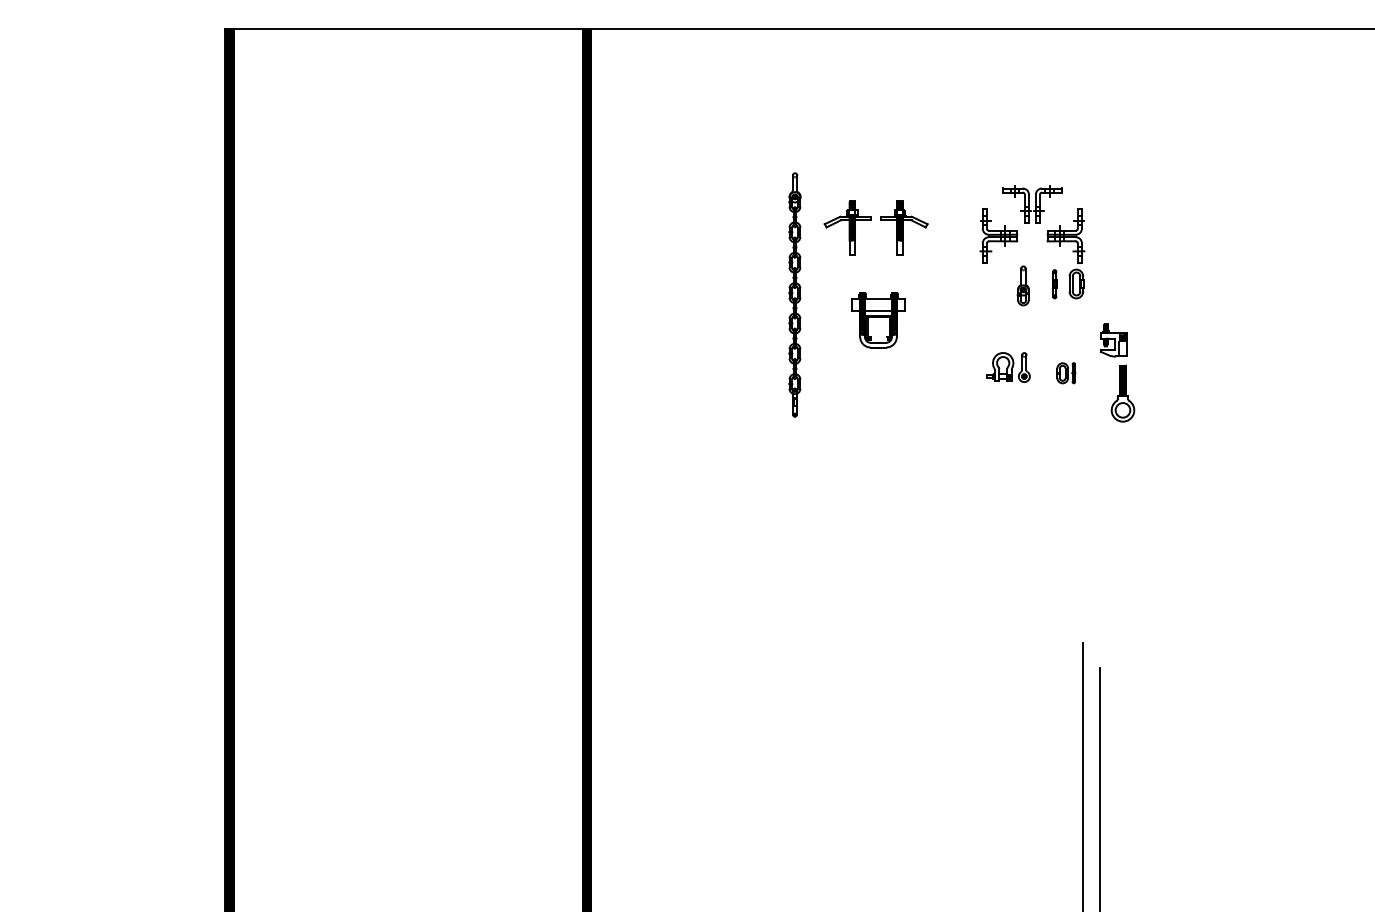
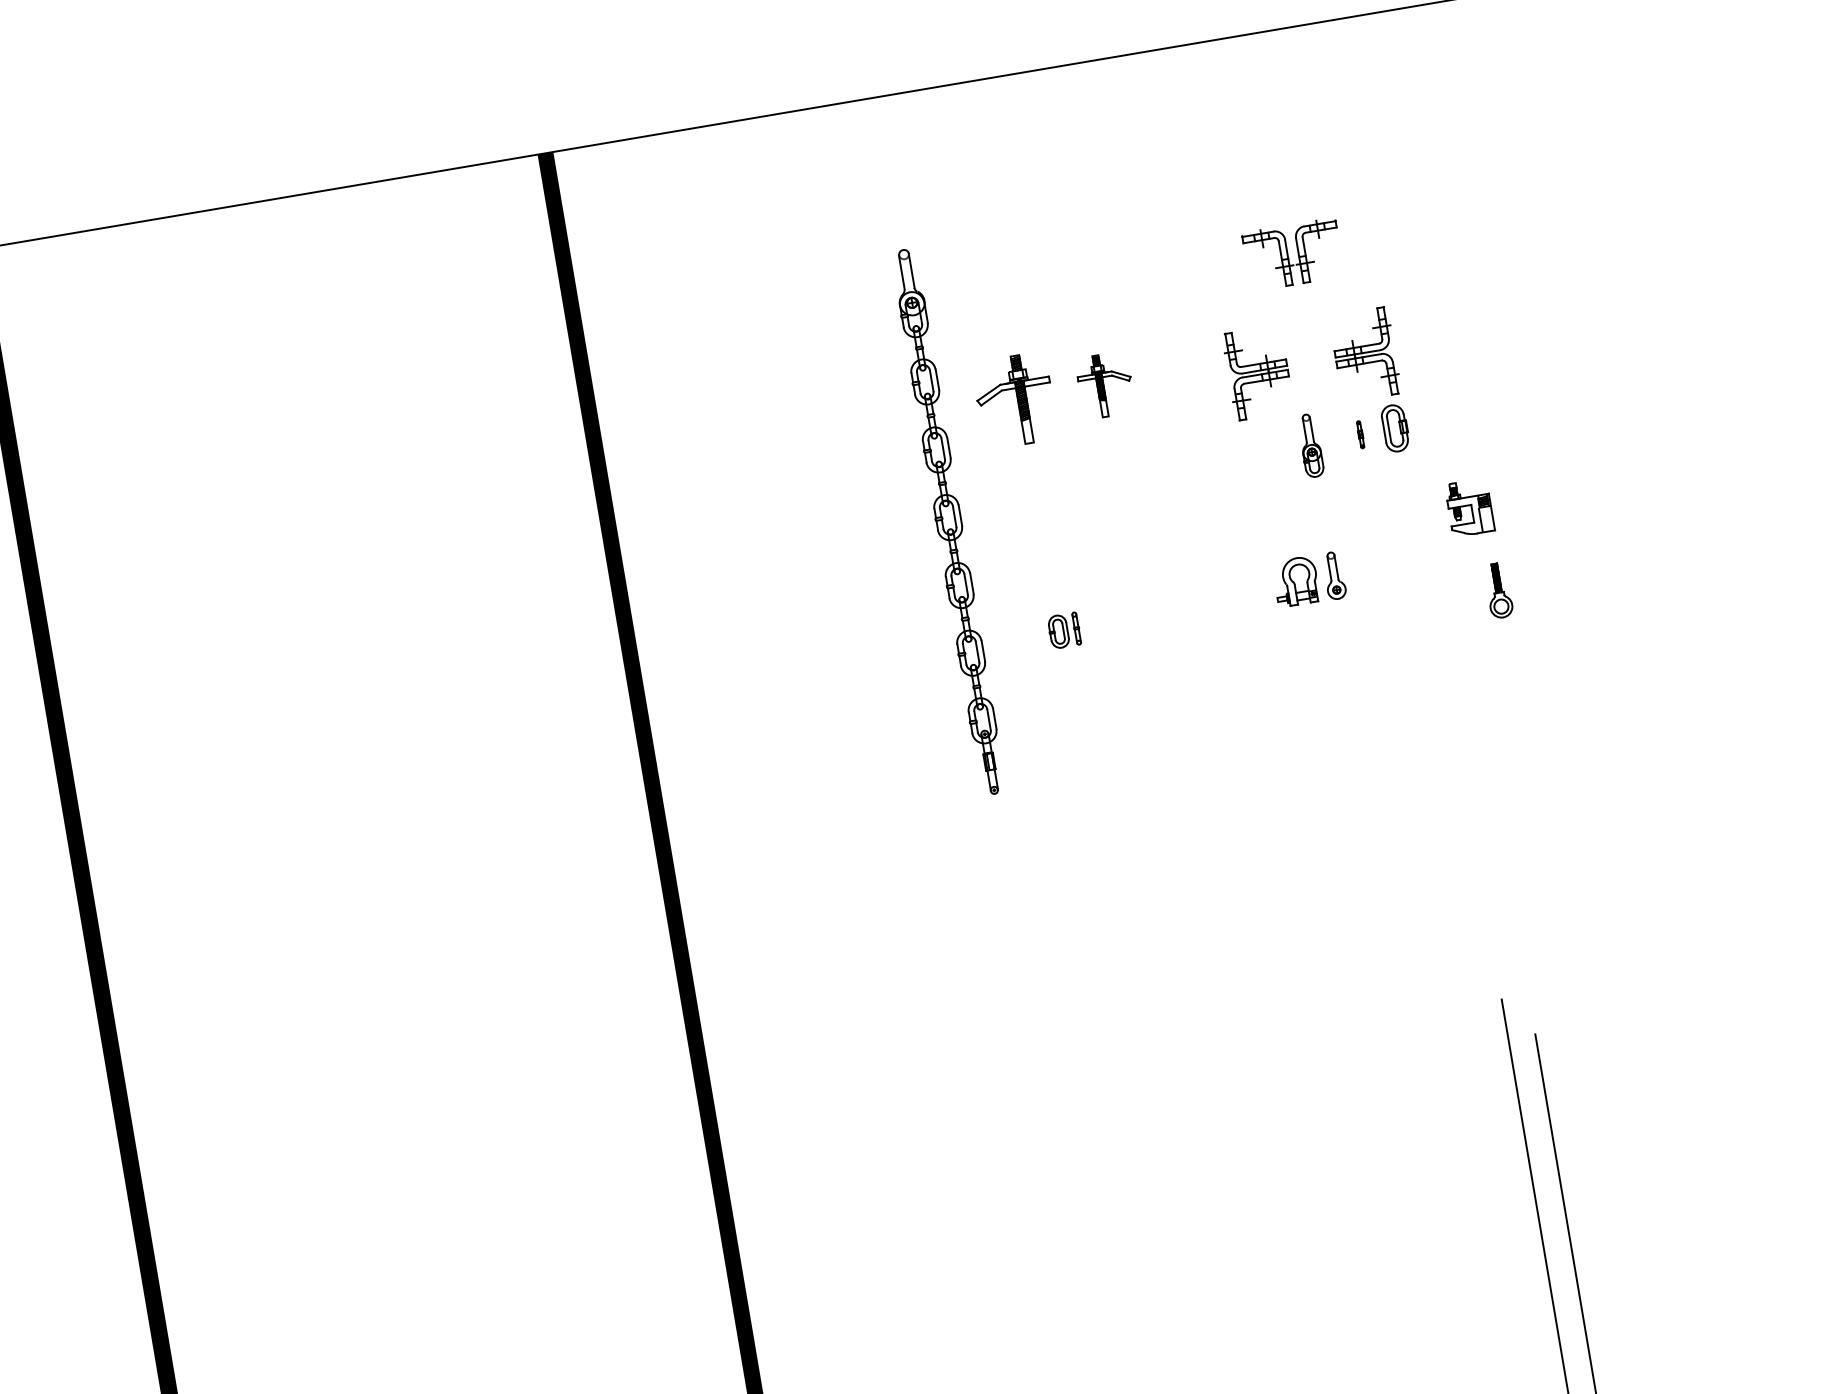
part: (1032, 204) -> (1293, 254), moved
part: (904, 227) -> (1105, 384), size x0.7
part: (1054, 284) -> (1360, 435), size x0.6
part: (794, 294) -> (948, 521), size x1.4
part: (878, 320) -> (1089, 540), removed
part: (1066, 373) -> (1065, 631), moved
part: (1122, 393) -> (1497, 590), size x0.6

